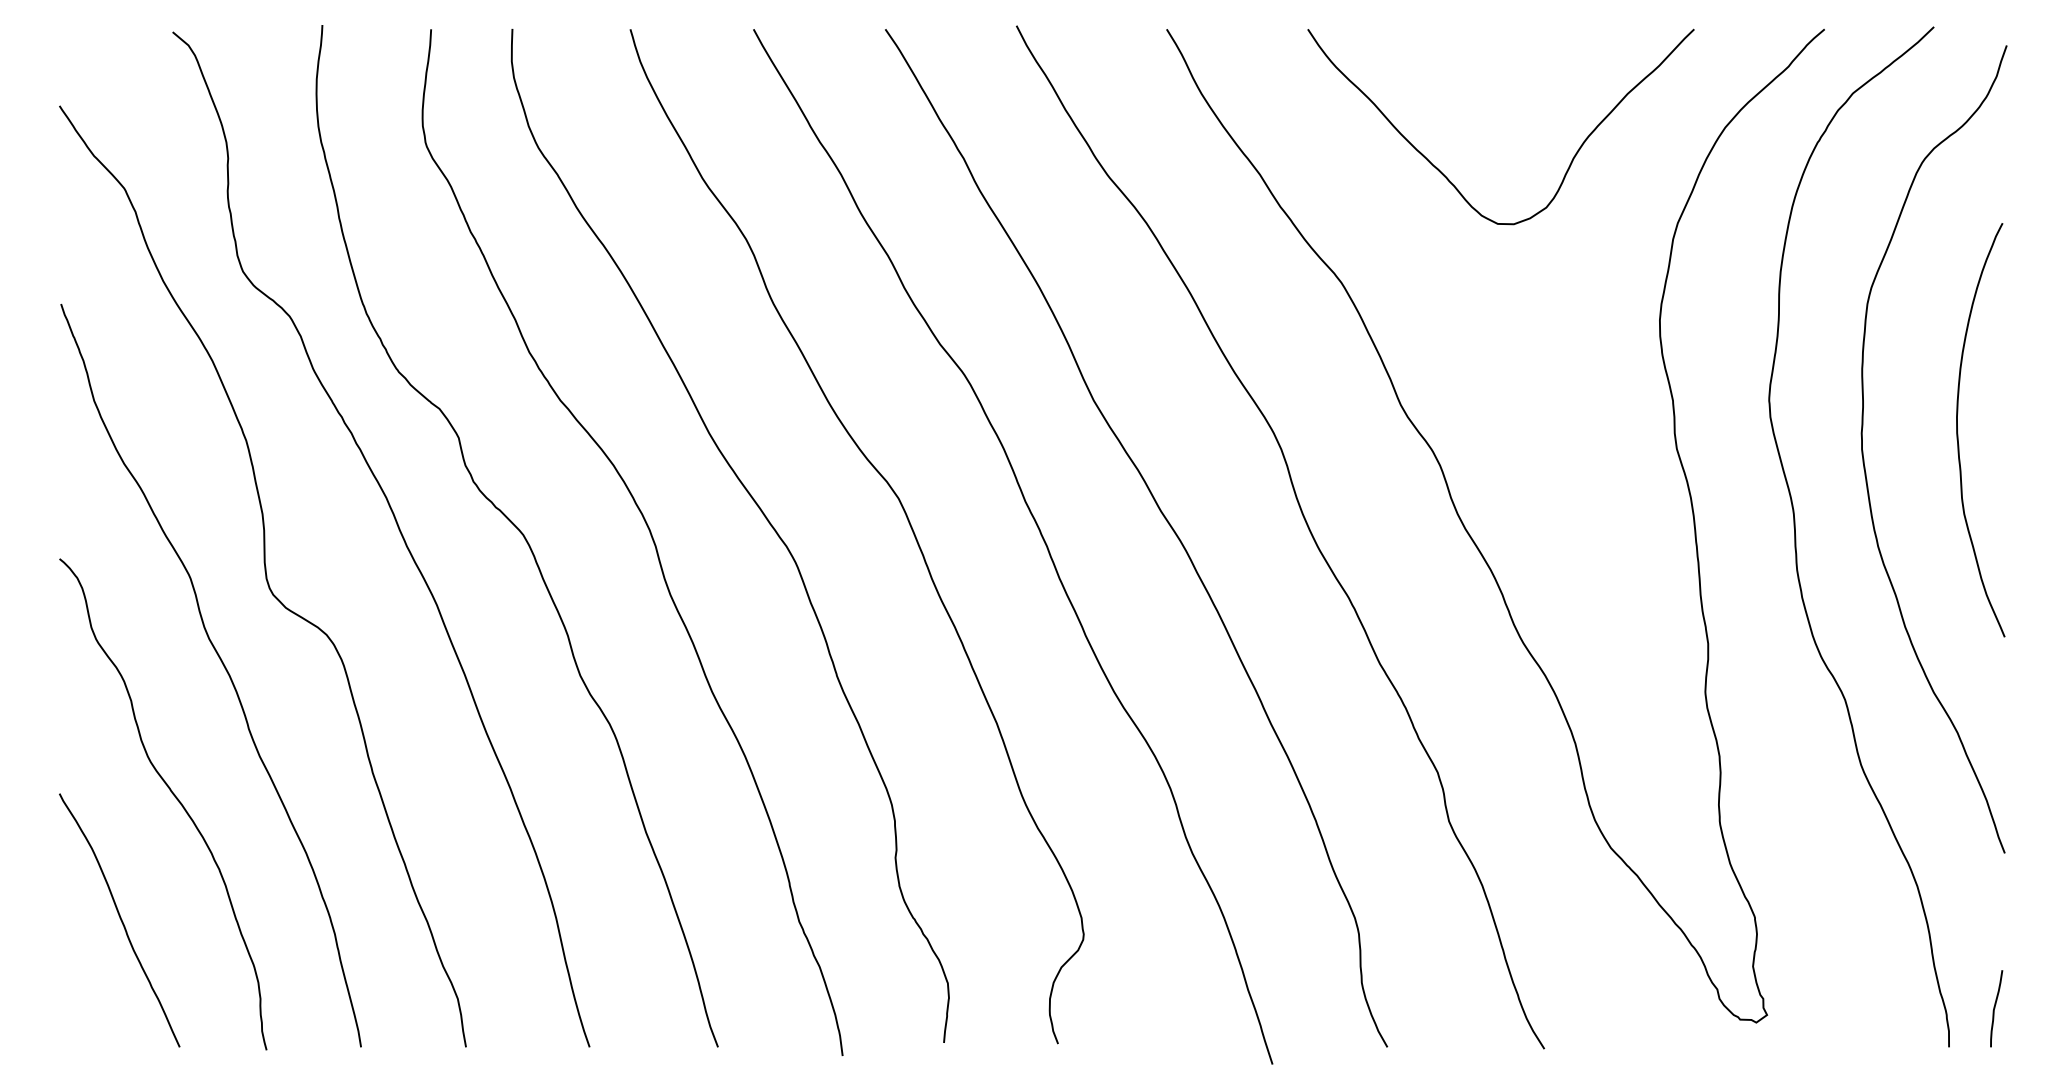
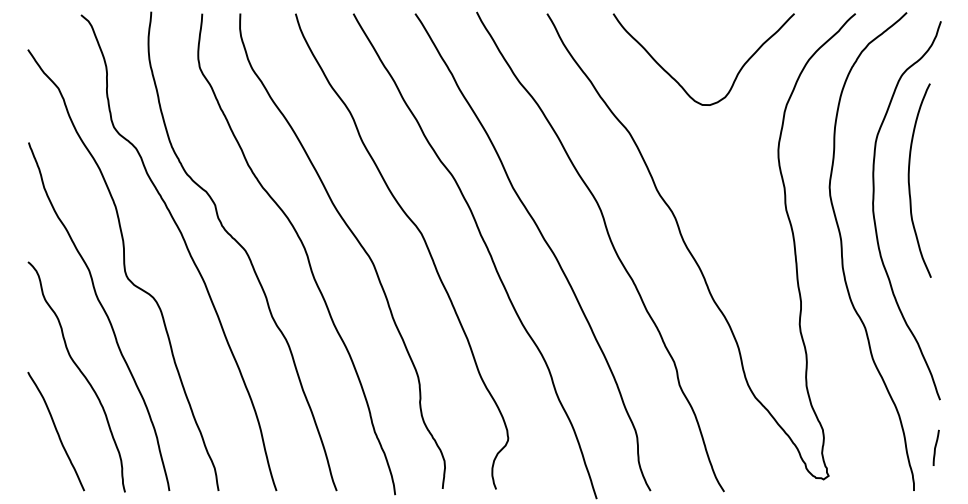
curve: (1958, 429) -> (909, 180), moved
line: (1994, 1007) -> (935, 447), moved

